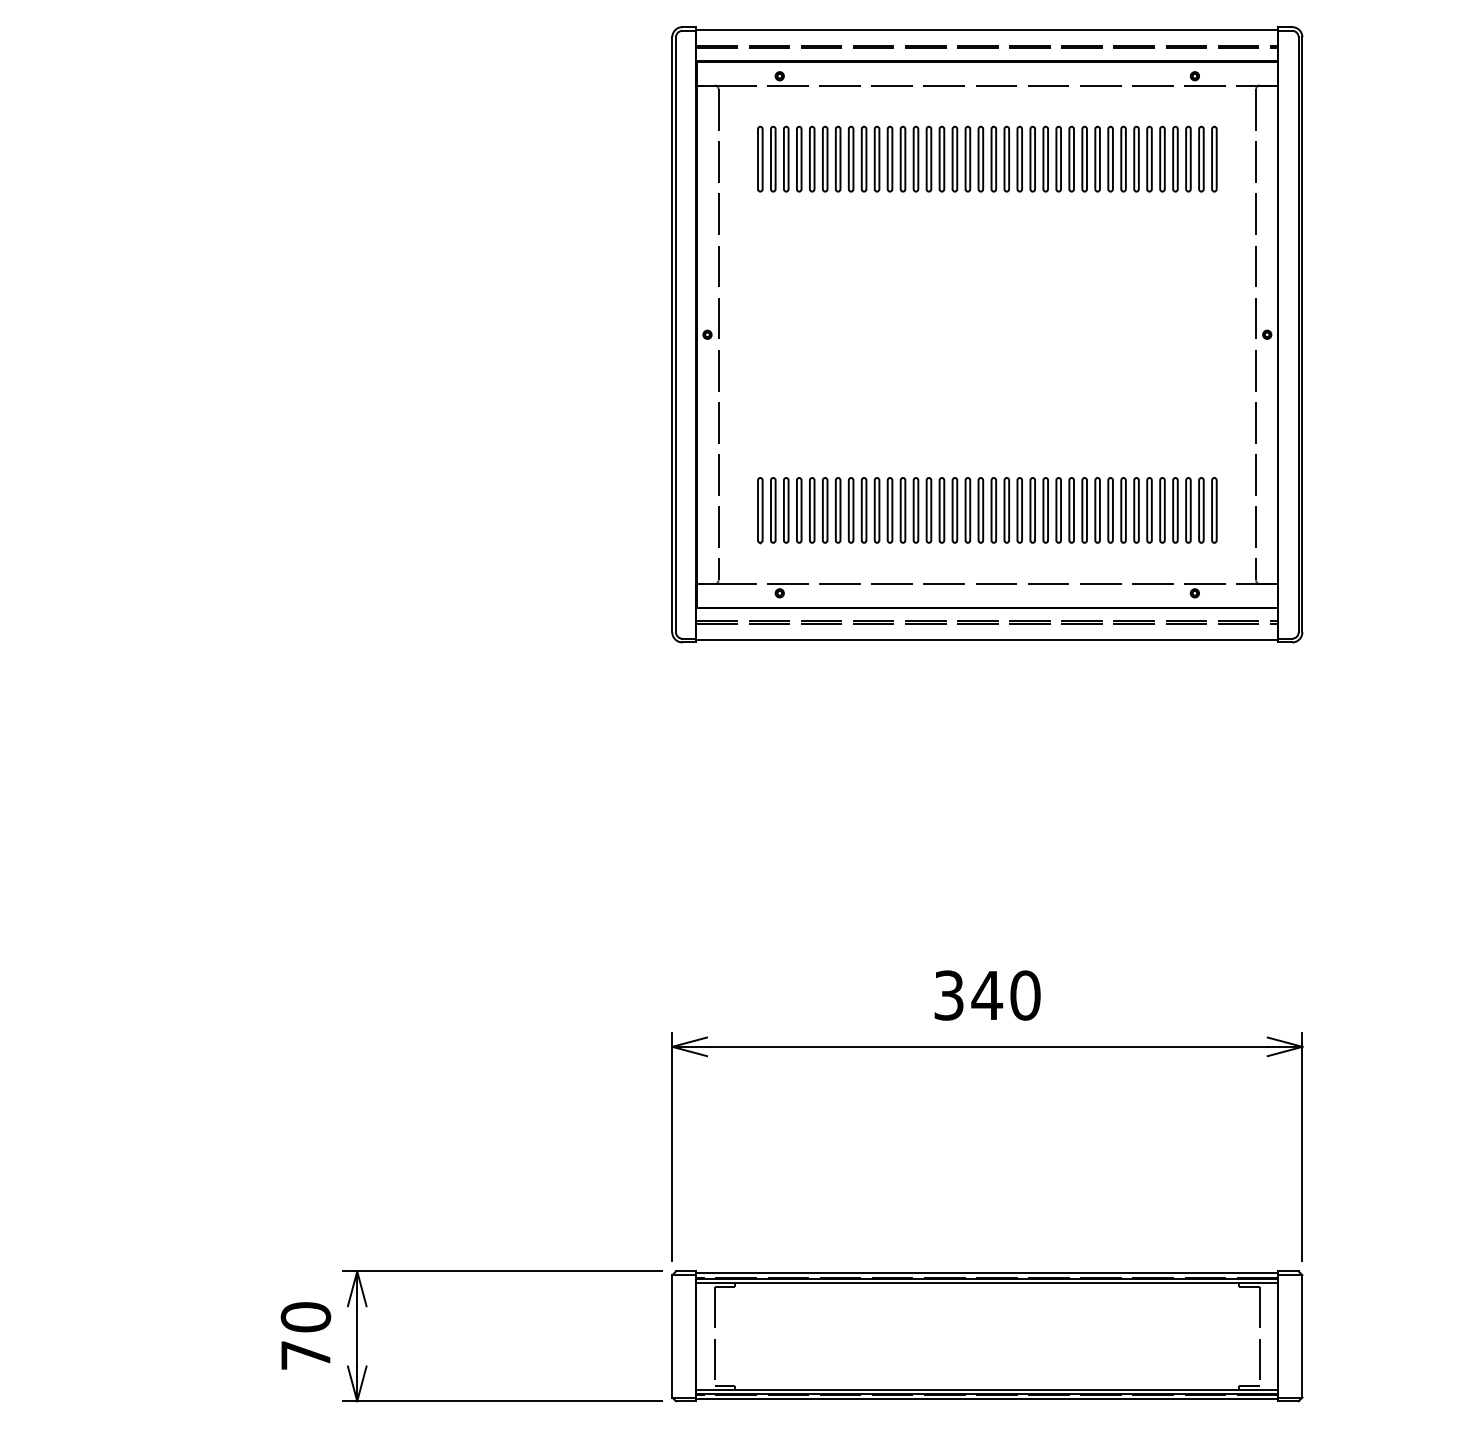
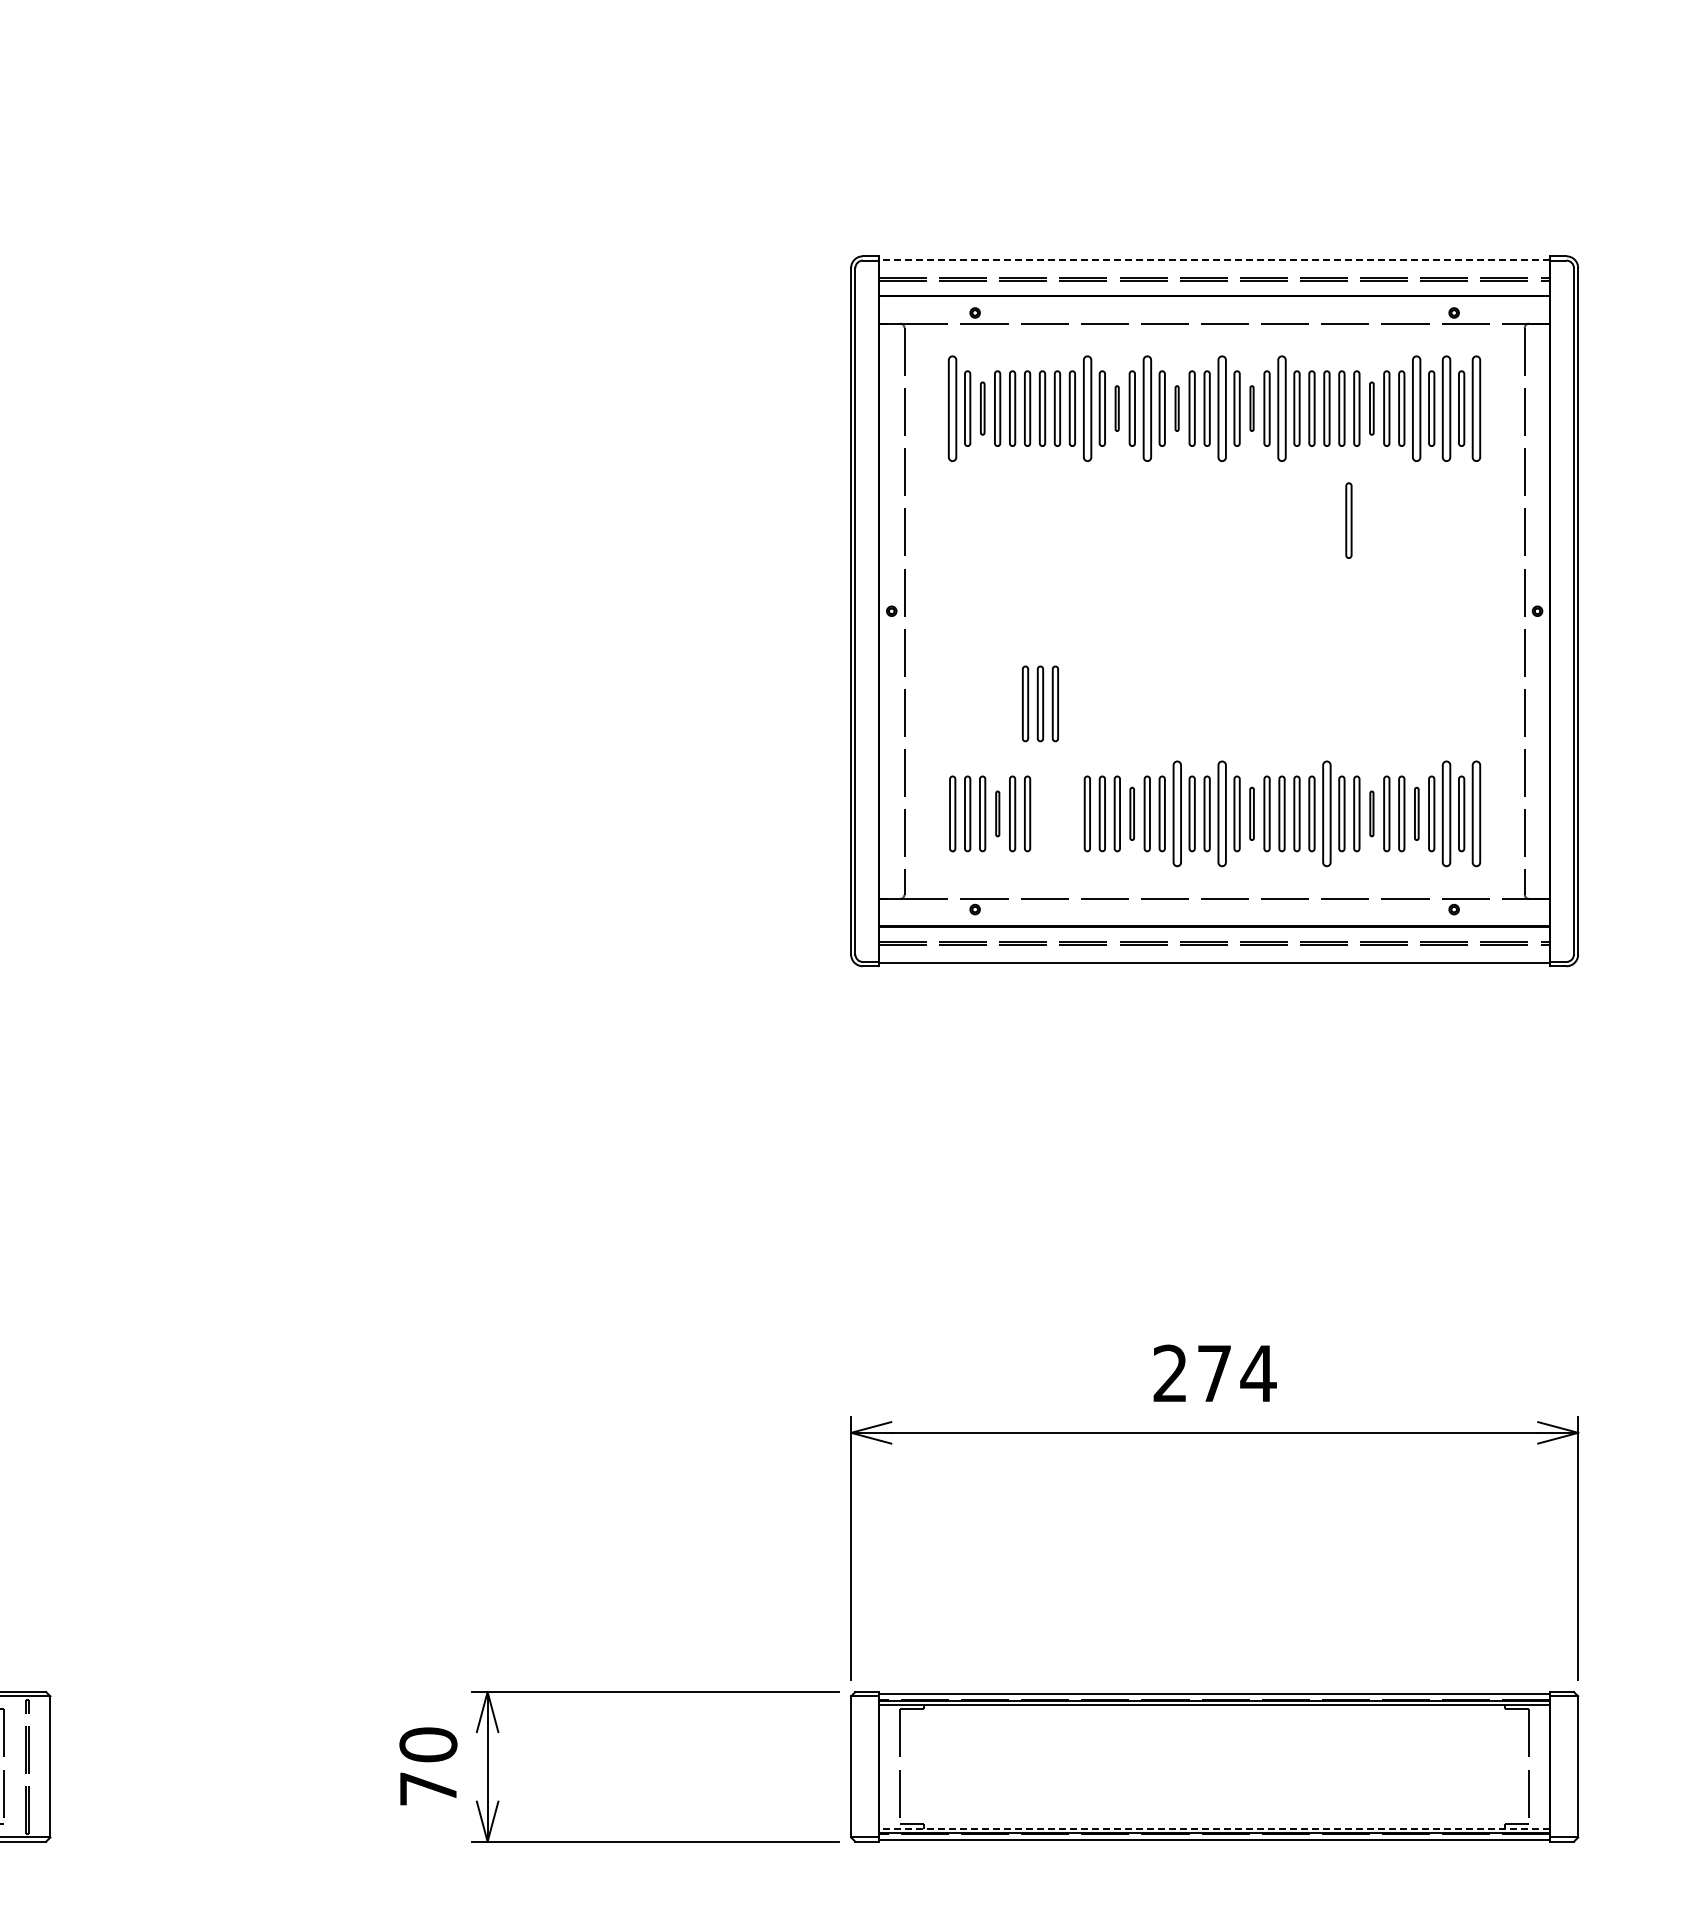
line: (987, 29) -> (1214, 259), solid -> dashed
part: (760, 159) -> (952, 408), size x1.4
part: (786, 159) -> (982, 408), size x0.7
part: (876, 159) -> (1086, 408), size x1.4
part: (902, 159) -> (1116, 408), size x0.6
part: (928, 159) -> (1146, 408), size x1.4
part: (954, 159) -> (1176, 408), size x0.6
part: (993, 159) -> (1221, 408), size x1.4
part: (1019, 159) -> (1251, 408), size x0.6
part: (1045, 159) -> (1281, 408), size x1.4
part: (1123, 159) -> (1371, 408), size x0.7
part: (1162, 159) -> (1416, 408), size x1.4
part: (1188, 159) -> (1446, 408), size x1.4
part: (1214, 159) -> (1476, 408), size x1.4
part: (1103, 256) -> (1348, 520), added
part: (799, 510) -> (997, 813), size x0.6
part: (851, 510) -> (1040, 703), moved
part: (915, 510) -> (1131, 813), size x0.7
part: (954, 510) -> (1176, 813), size x1.4
part: (993, 510) -> (1221, 813), size x1.4
part: (1019, 510) -> (1251, 813), size x0.7
part: (1084, 510) -> (1326, 813), size x1.4
part: (1123, 510) -> (1371, 813), size x0.6
part: (1162, 510) -> (1416, 813), size x0.7
part: (1188, 510) -> (1446, 813), size x1.4
part: (1214, 510) -> (1476, 813), size x1.4
text: (987, 995) -> (1214, 1373), 340 -> 274
line: (987, 1389) -> (1214, 1828), solid -> dashed

